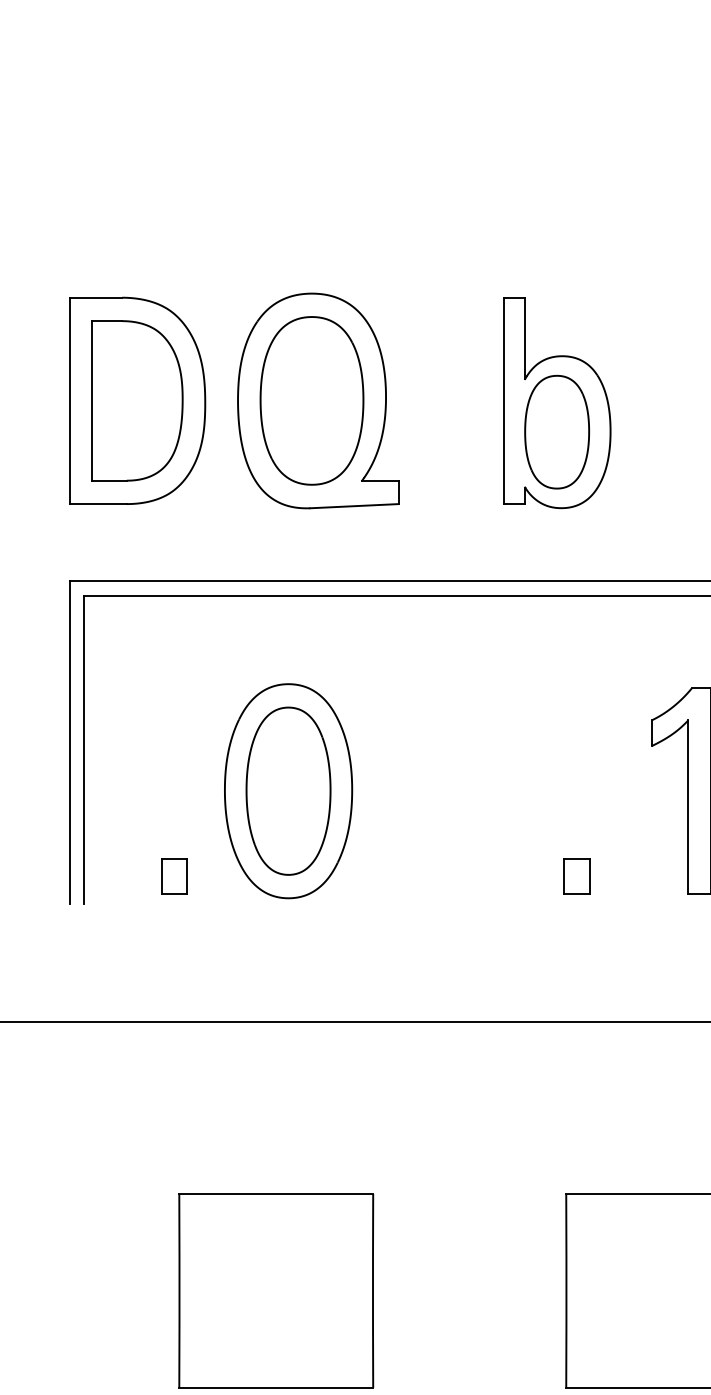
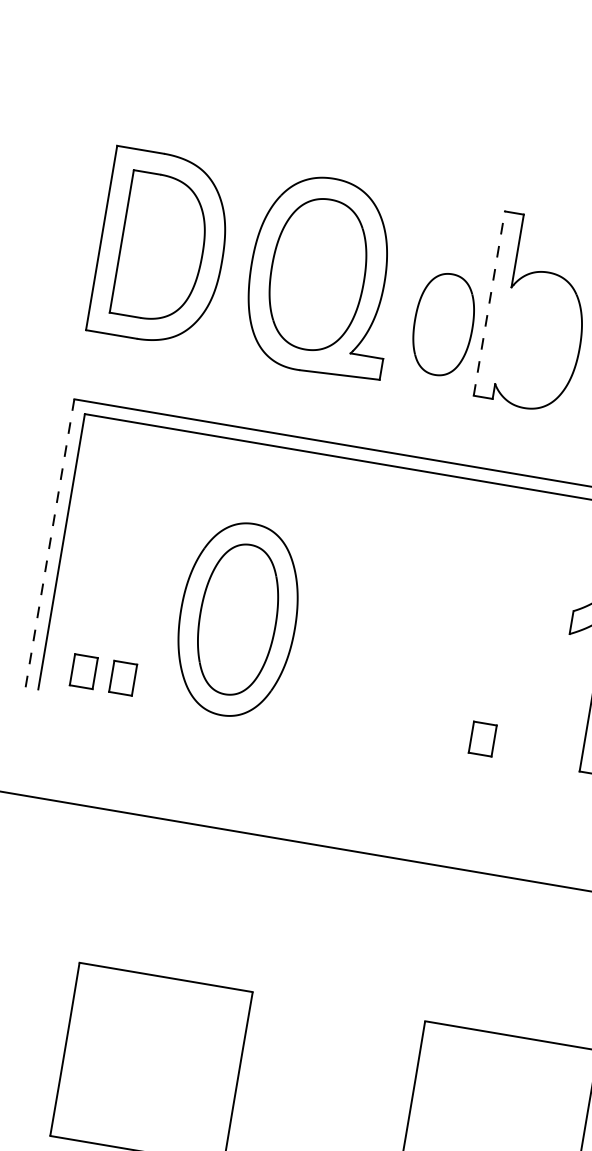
line: (503, 400) -> (488, 303), solid -> dashed
part: (557, 431) -> (444, 324), moved
line: (69, 743) -> (49, 543), solid -> dashed
part: (130, 876) -> (83, 671), added

